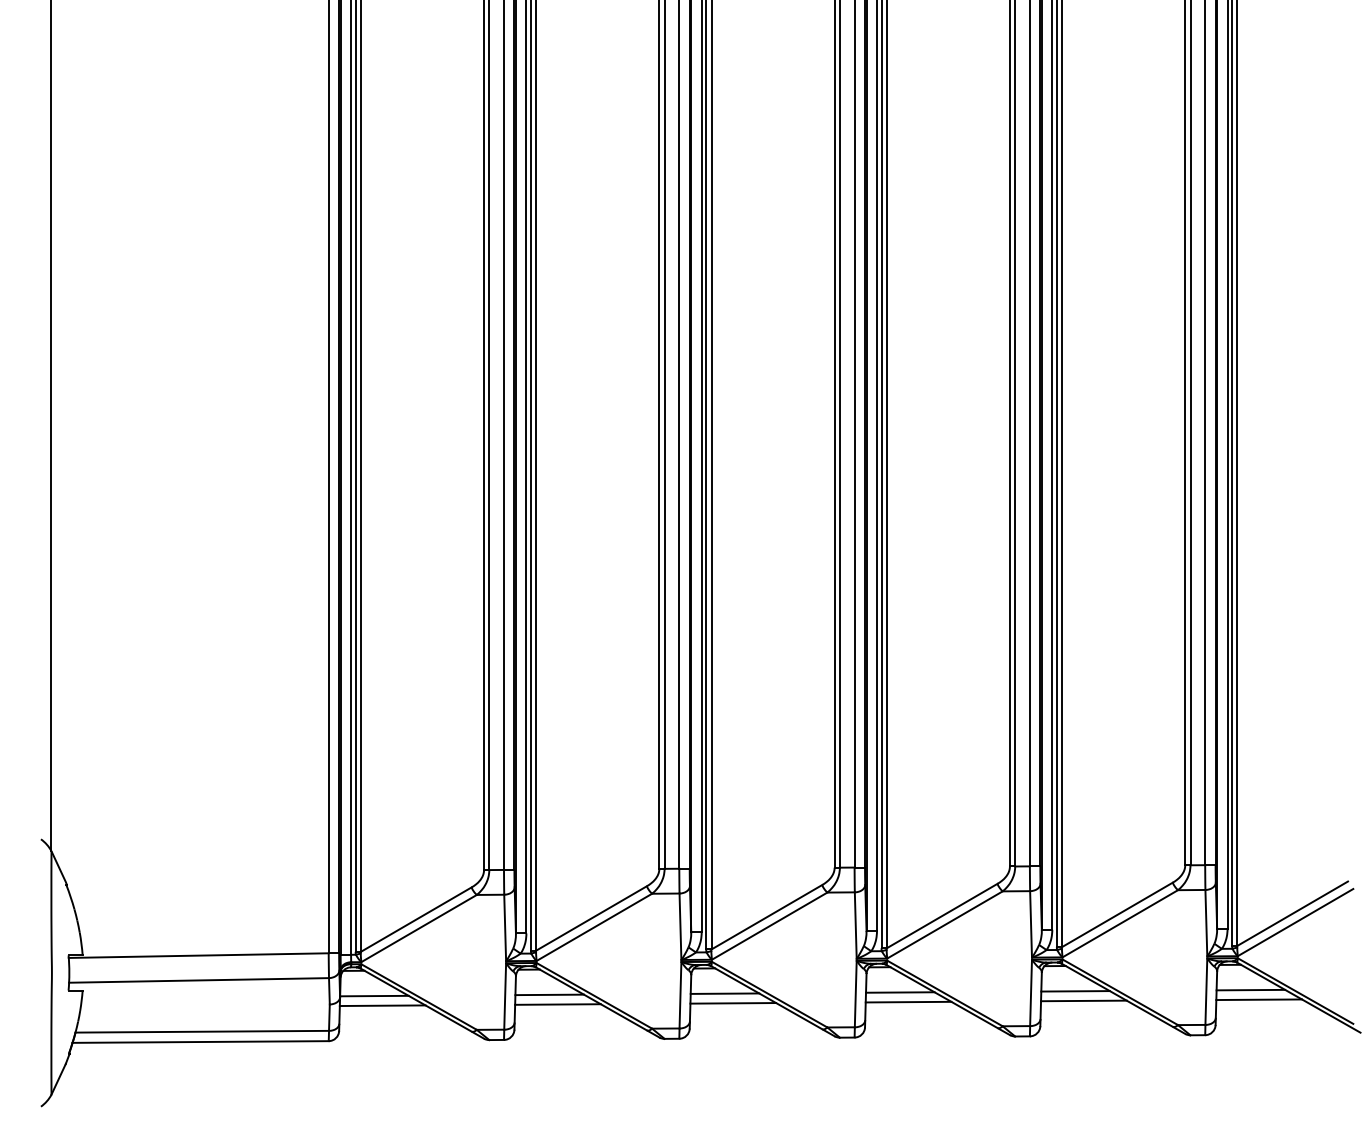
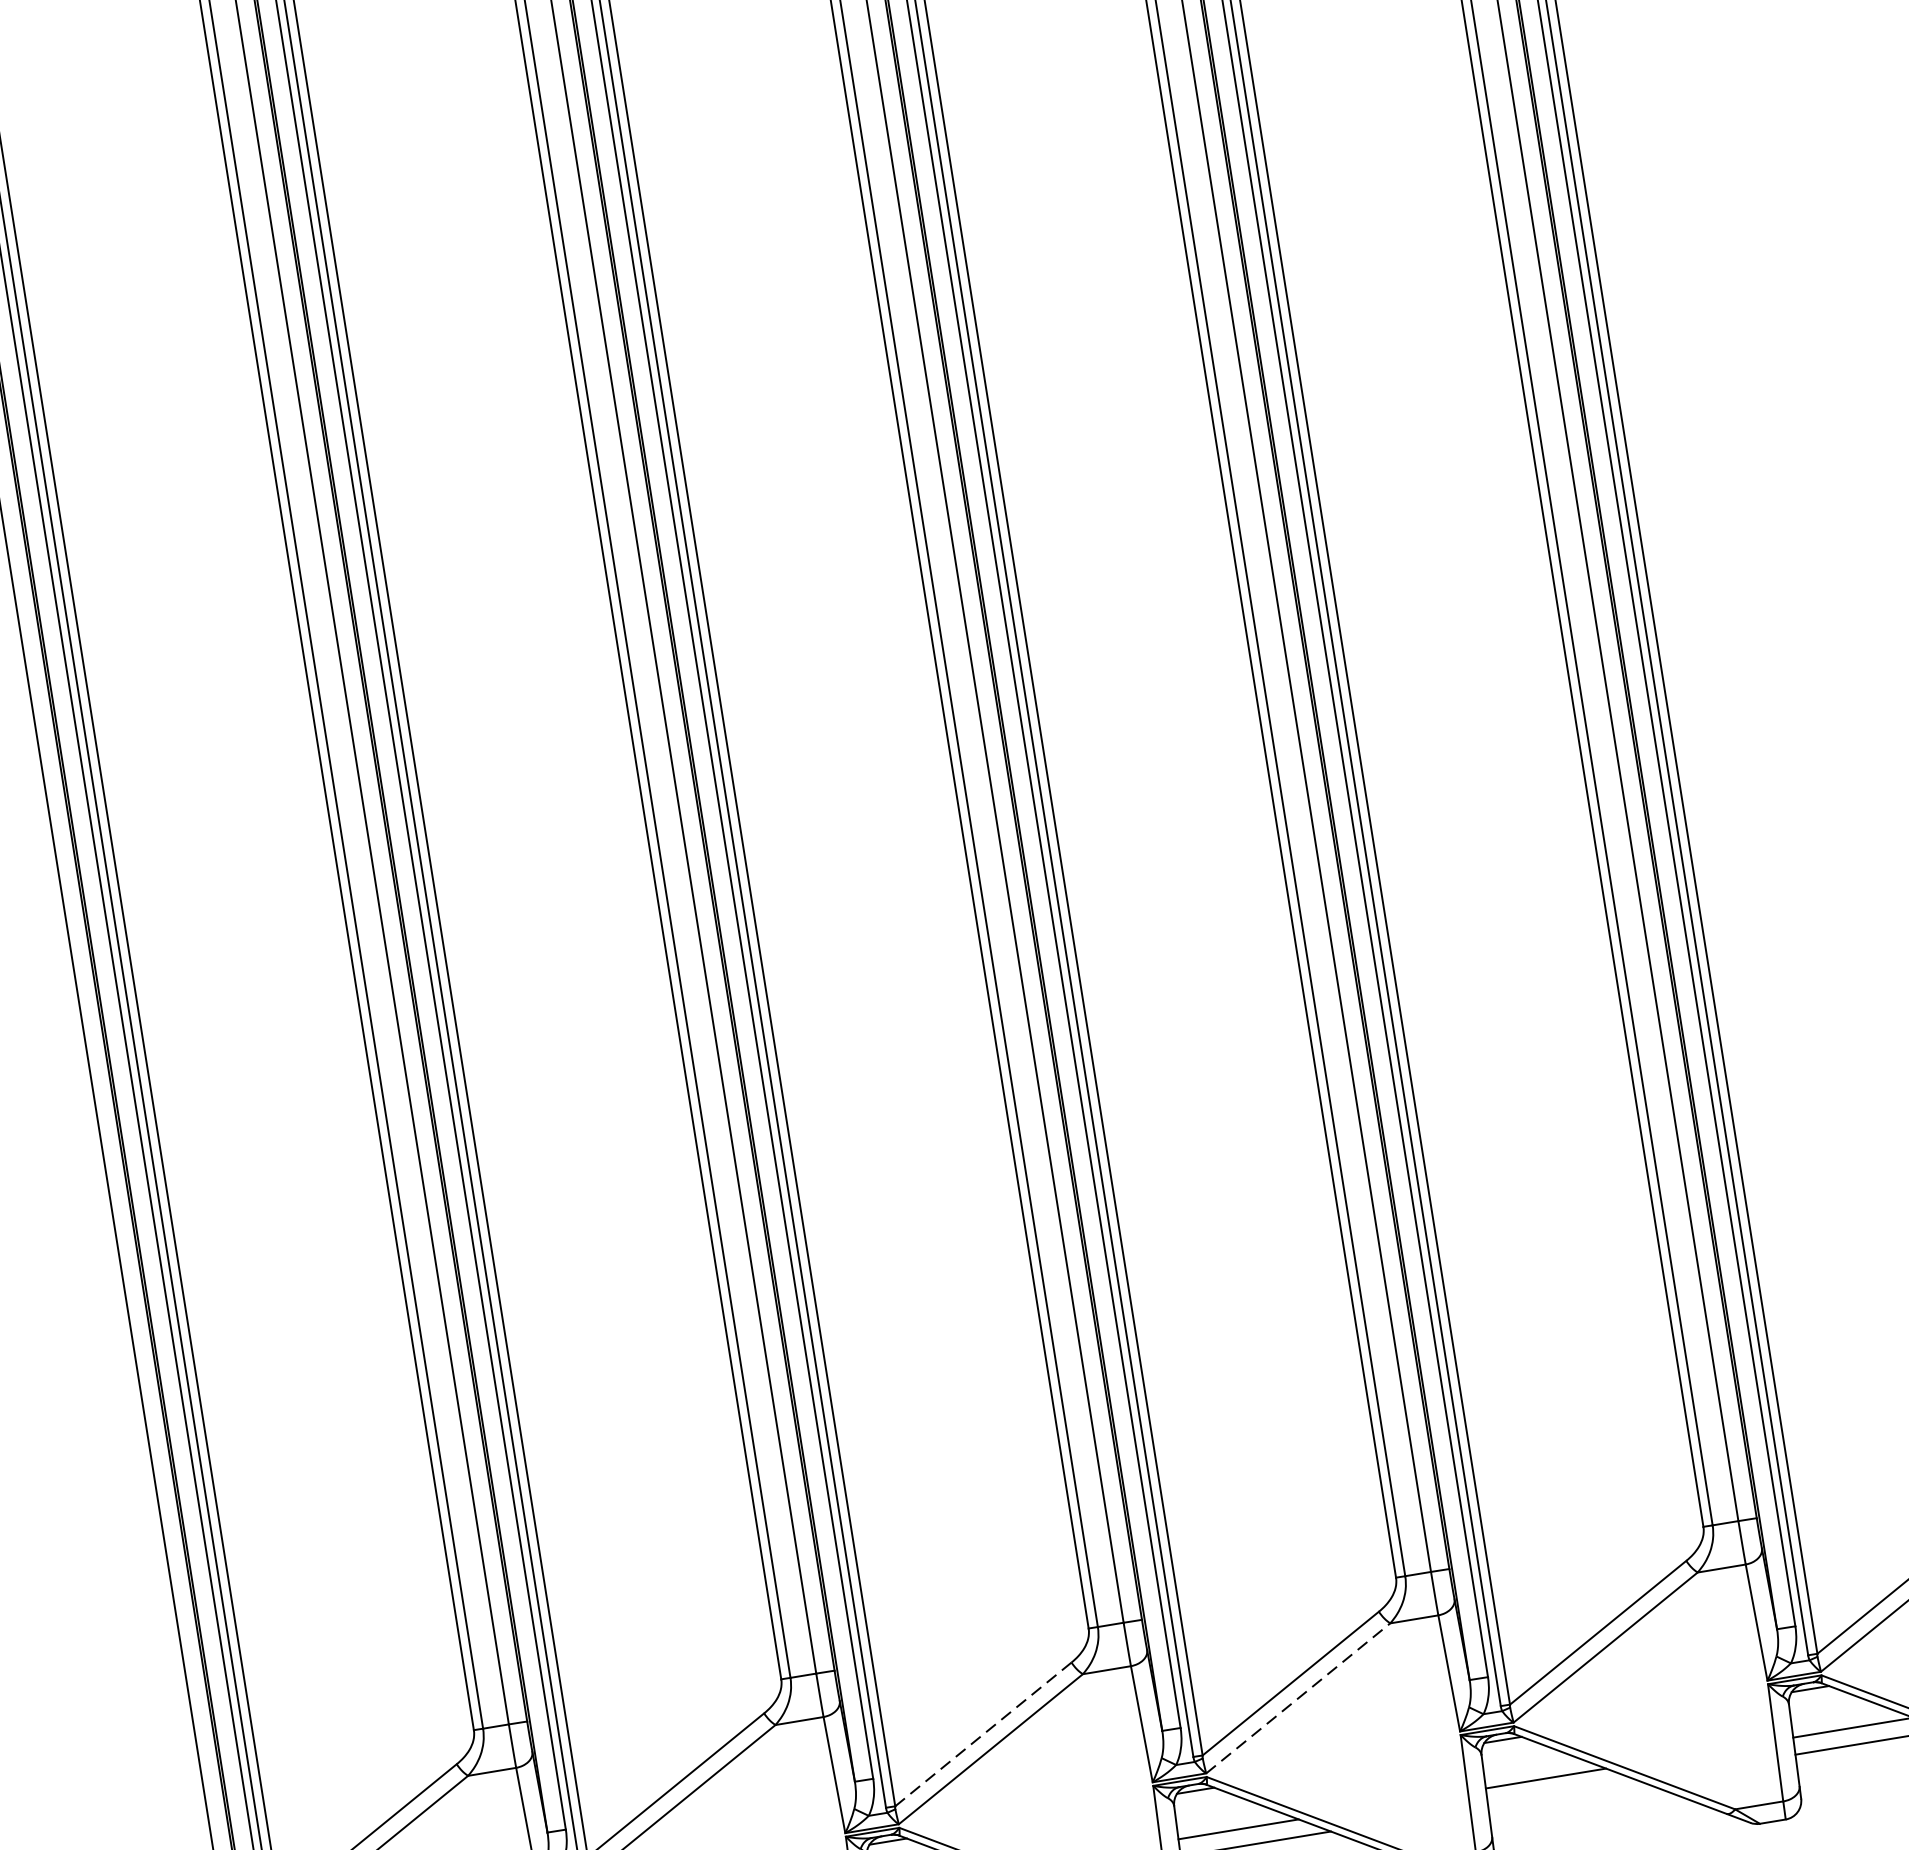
line: (766, 917) -> (982, 1734), solid -> dashed
line: (944, 924) -> (1297, 1697), solid -> dashed
line: (1083, 1000) -> (1562, 1792), removed

